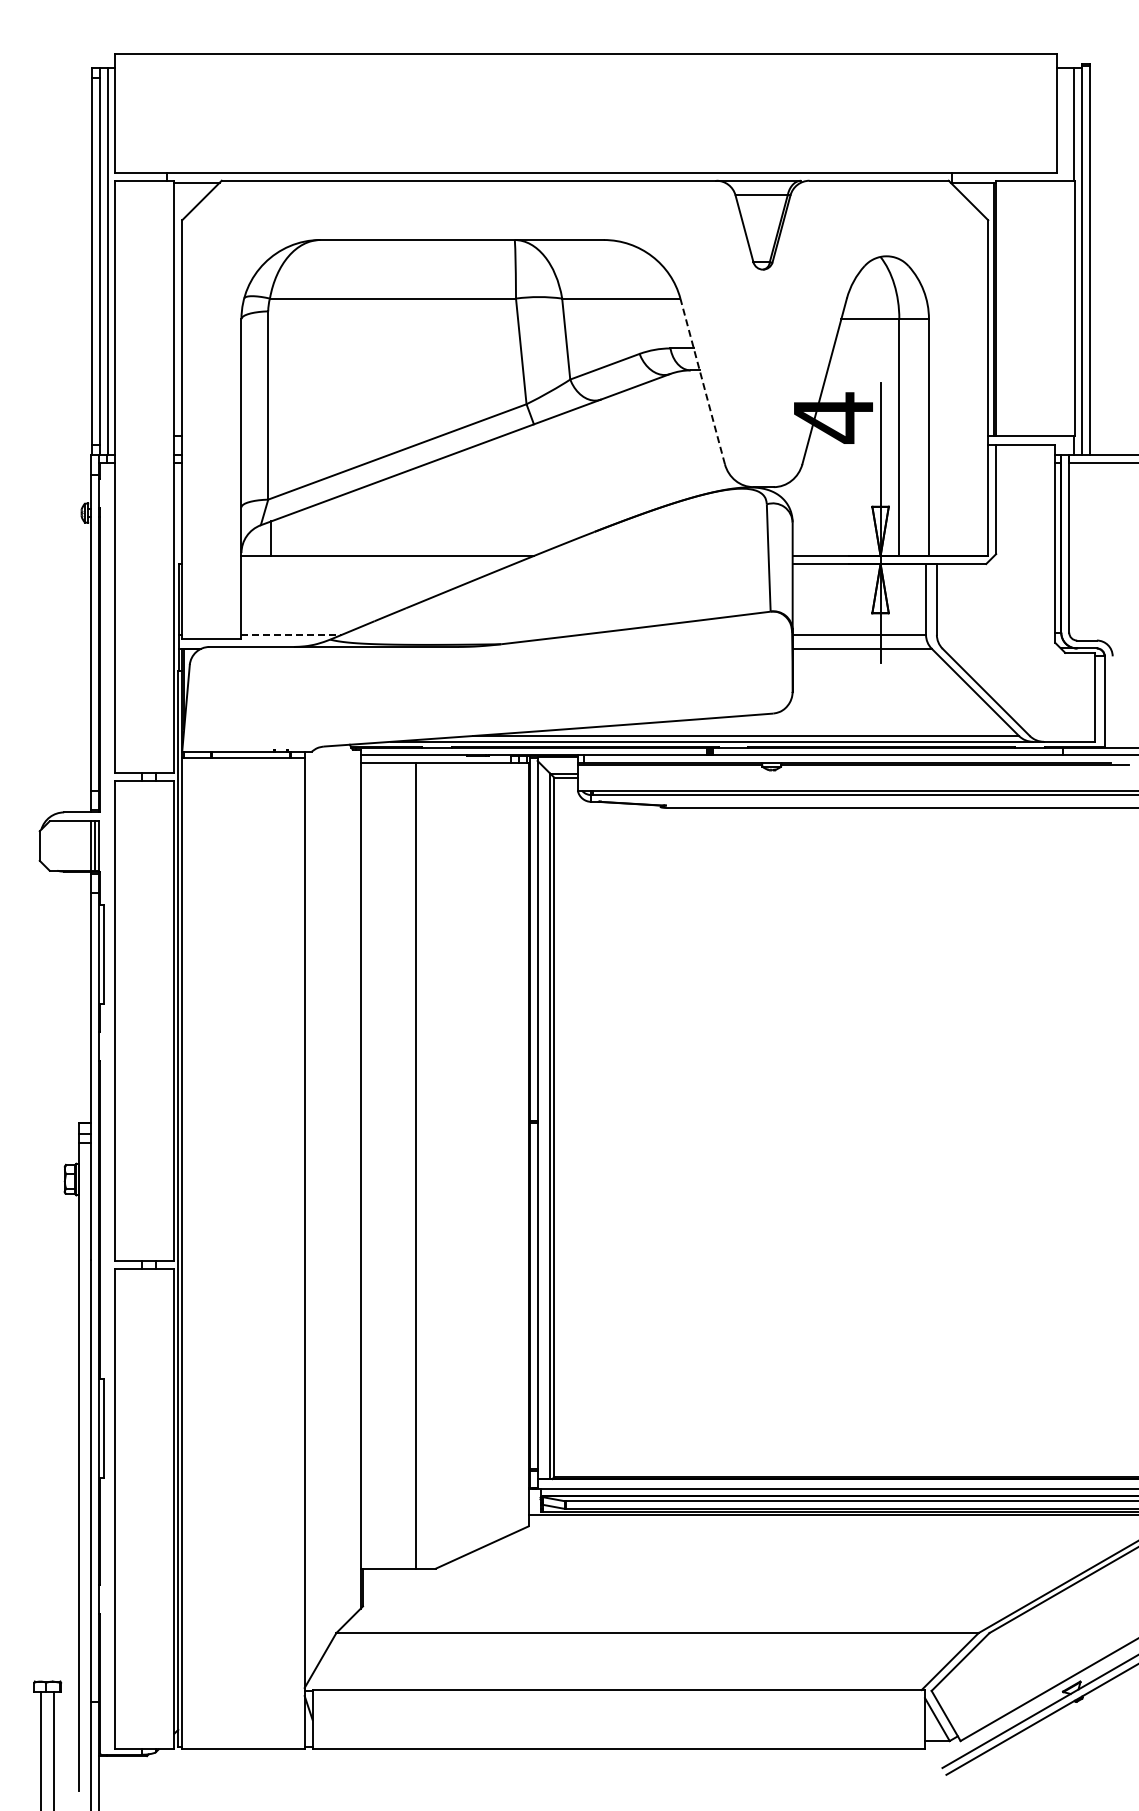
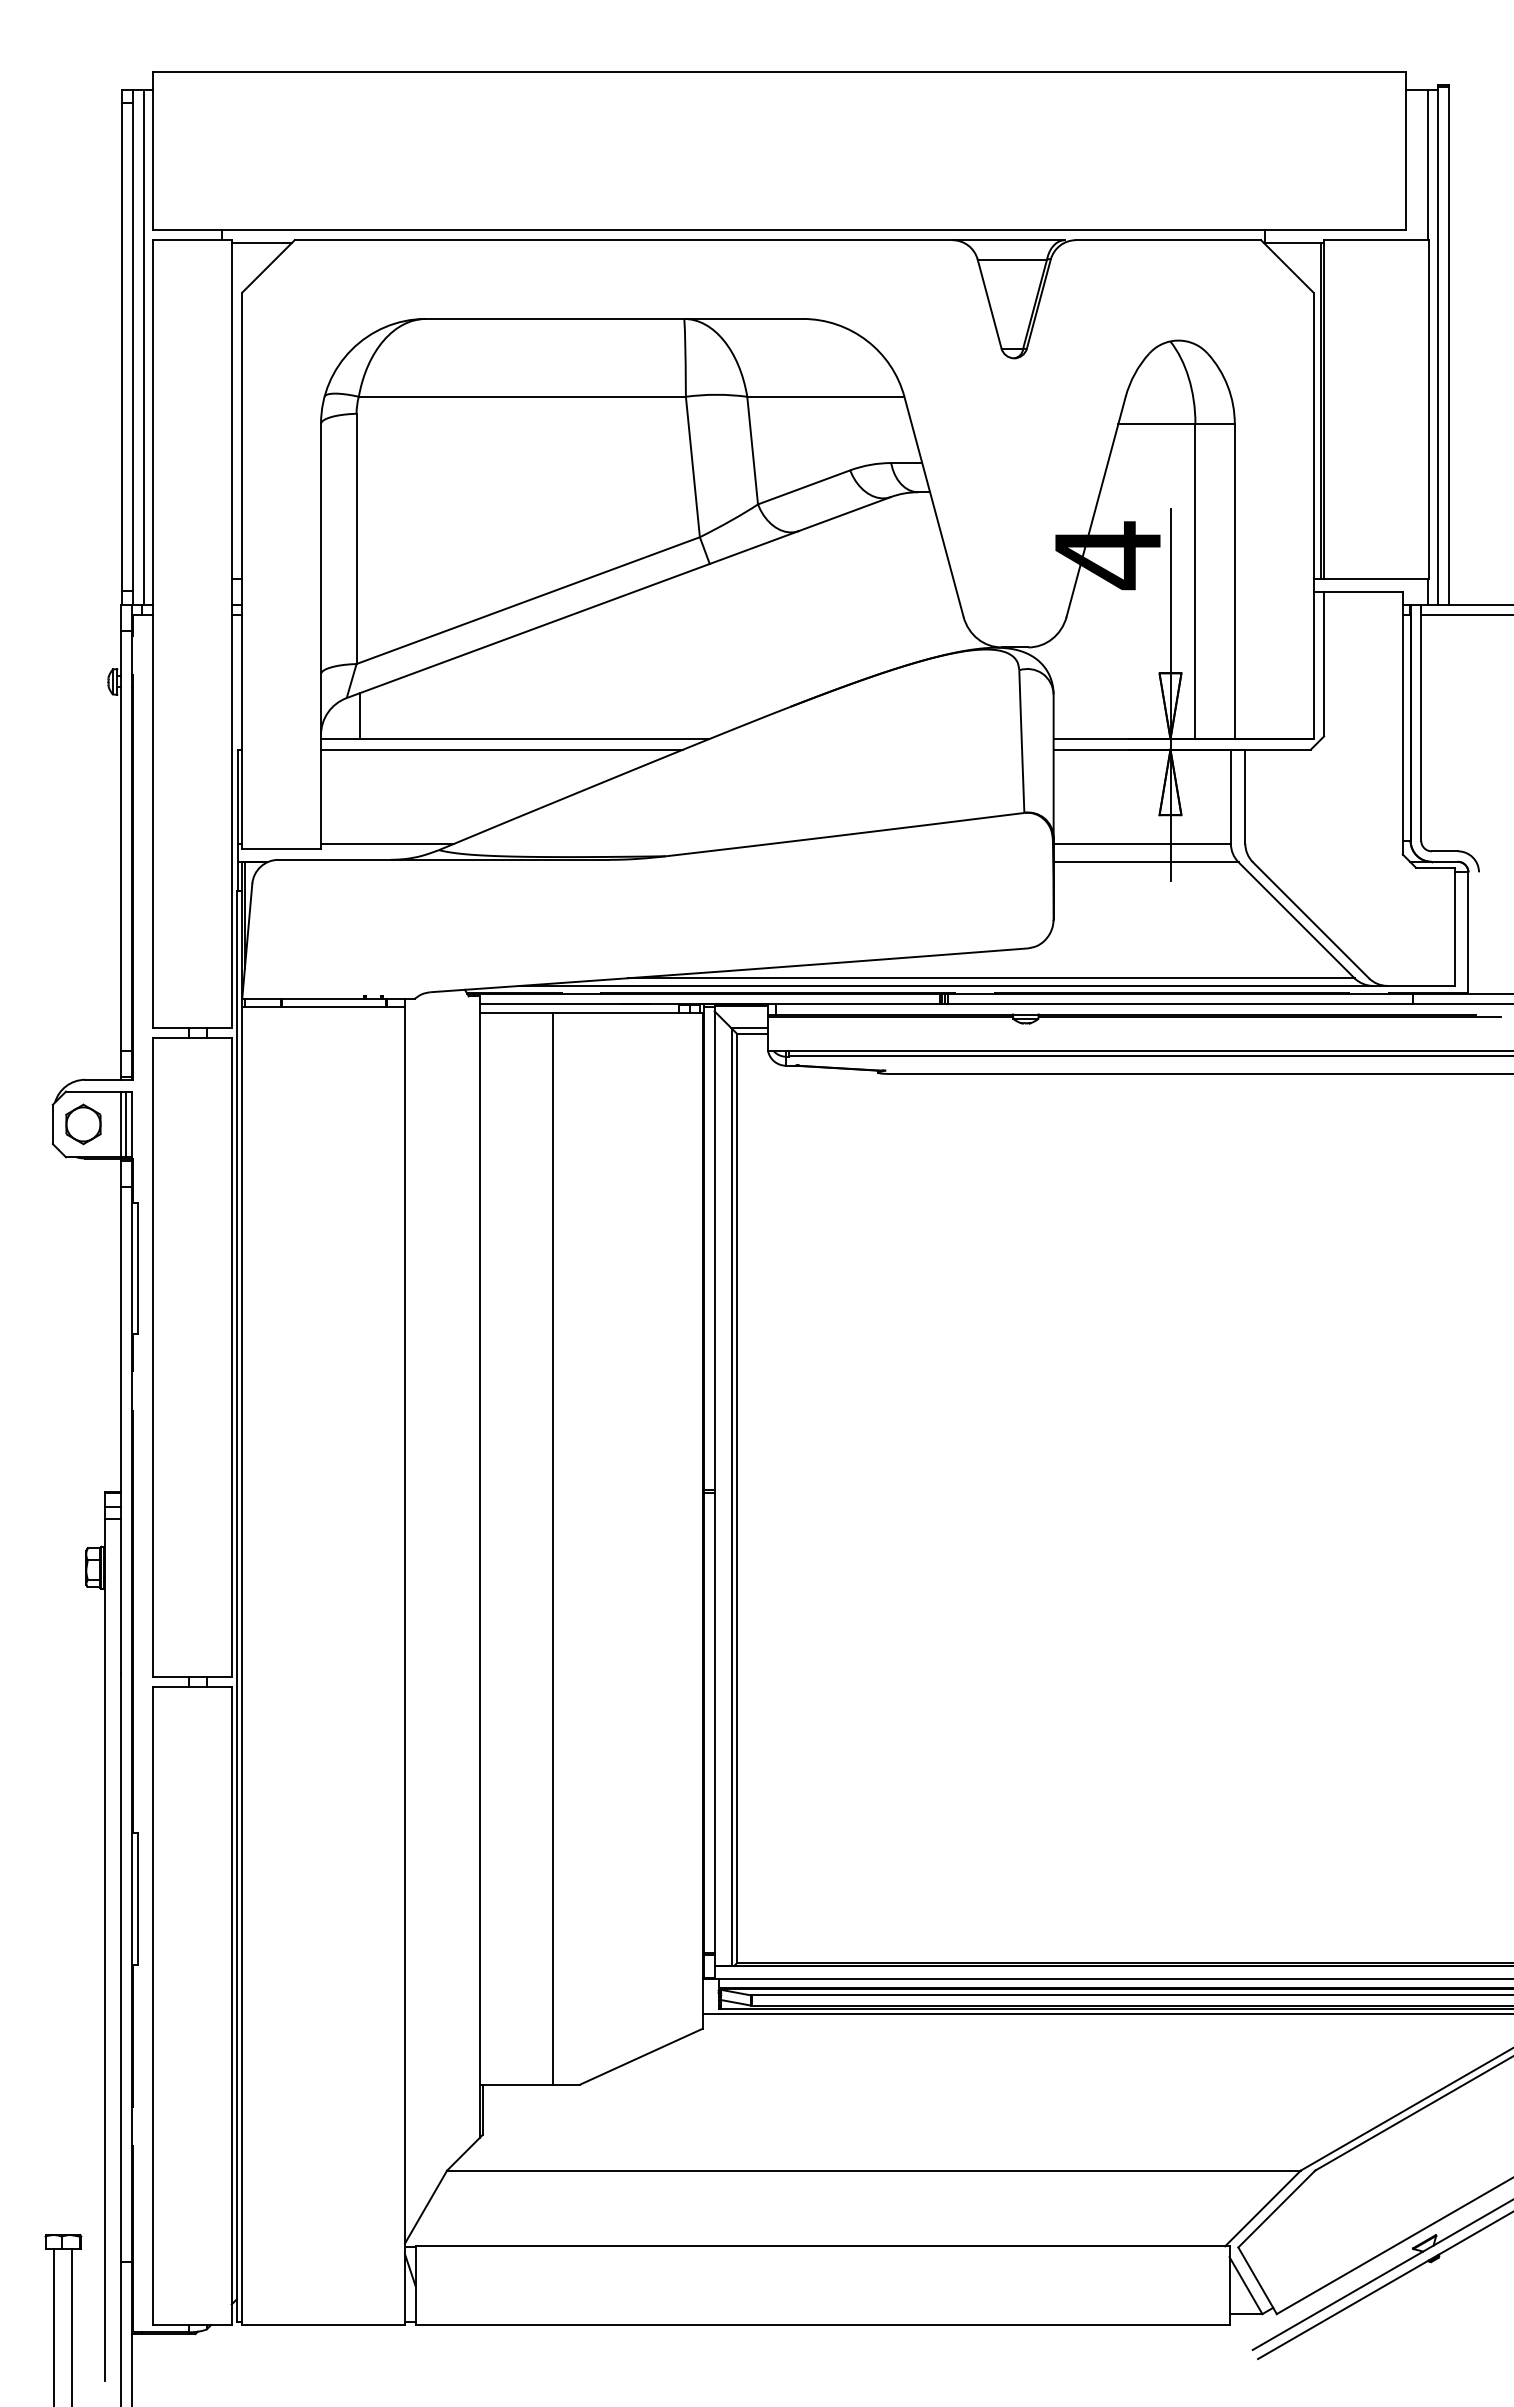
line: (702, 381) -> (933, 506), dashed -> solid
line: (377, 564) -> (501, 750), added
line: (292, 634) -> (388, 843), dashed -> solid
part: (62, 845) -> (83, 1123), added

